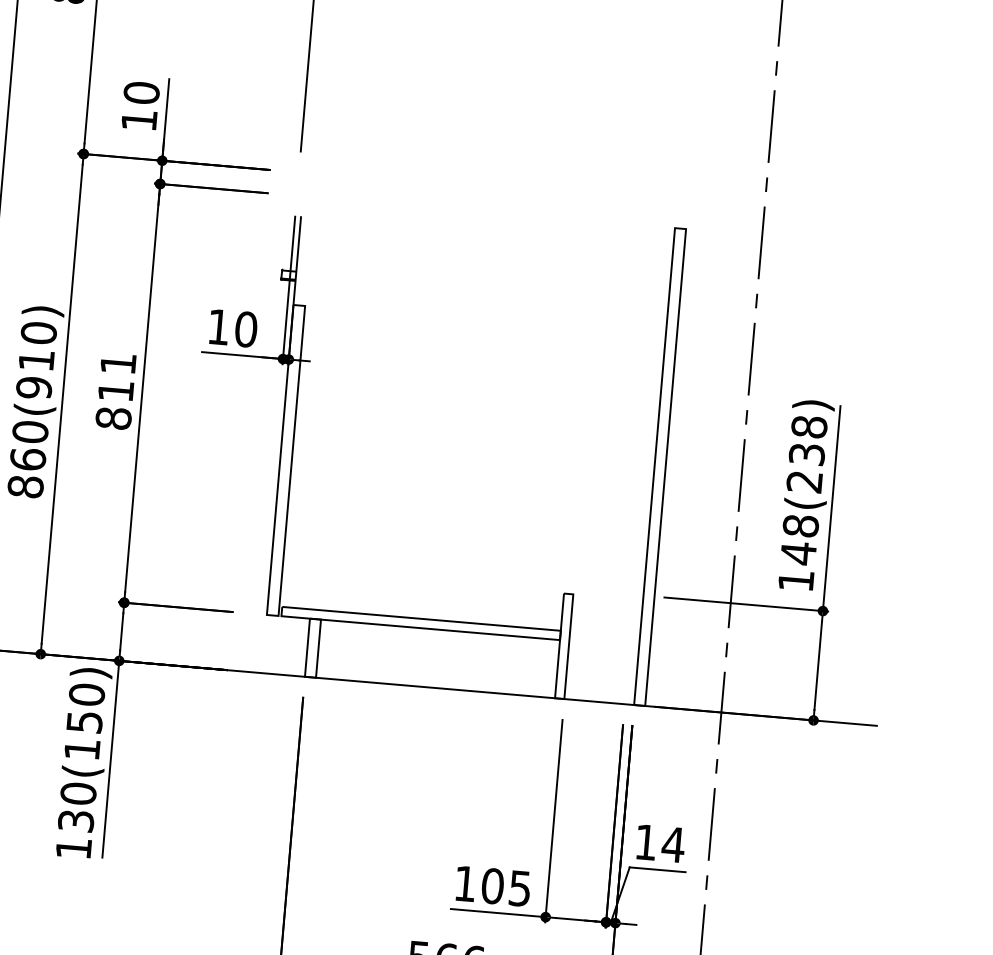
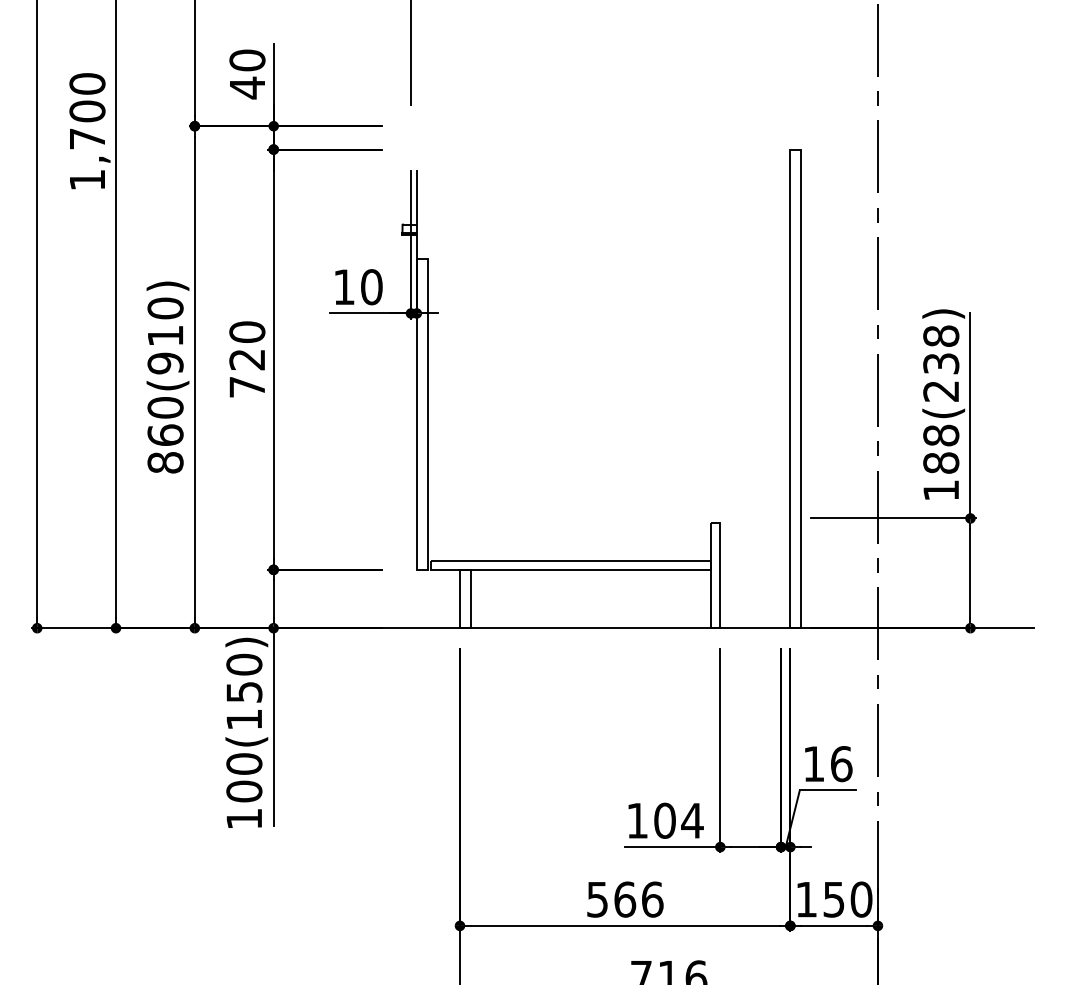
text: (139, 119) -> (247, 87), 10 -> 40
text: (116, 390) -> (247, 359), 811 -> 720
text: (798, 552) -> (941, 462), 148(238) -> 188(238)
text: (76, 821) -> (244, 791), 130(150) -> 100(150)
text: (673, 845) -> (841, 764), 14 -> 16
text: (520, 888) -> (692, 820), 105 -> 104

